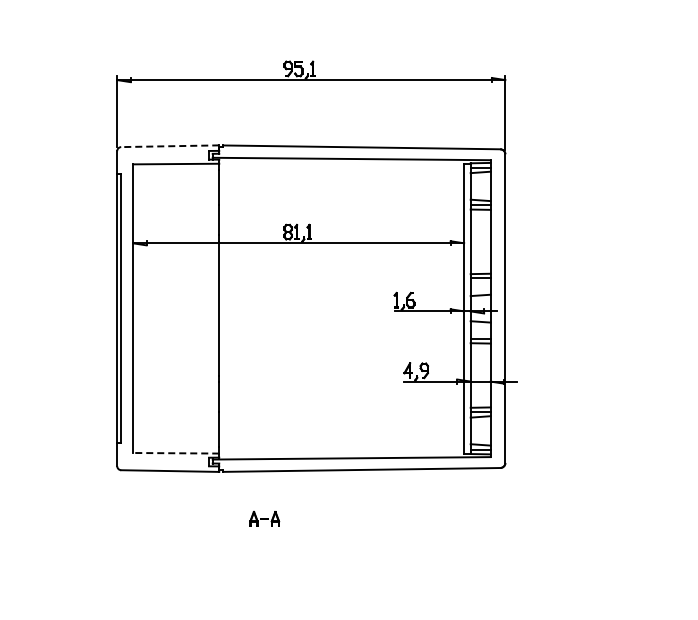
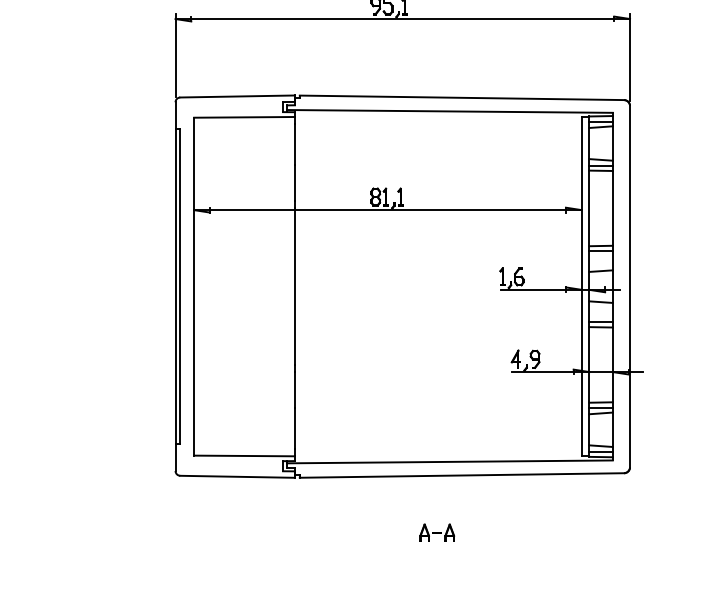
line: (169, 146) -> (236, 96), dashed -> solid
line: (175, 453) -> (243, 456), dashed -> solid
part: (264, 518) -> (436, 532), moved

